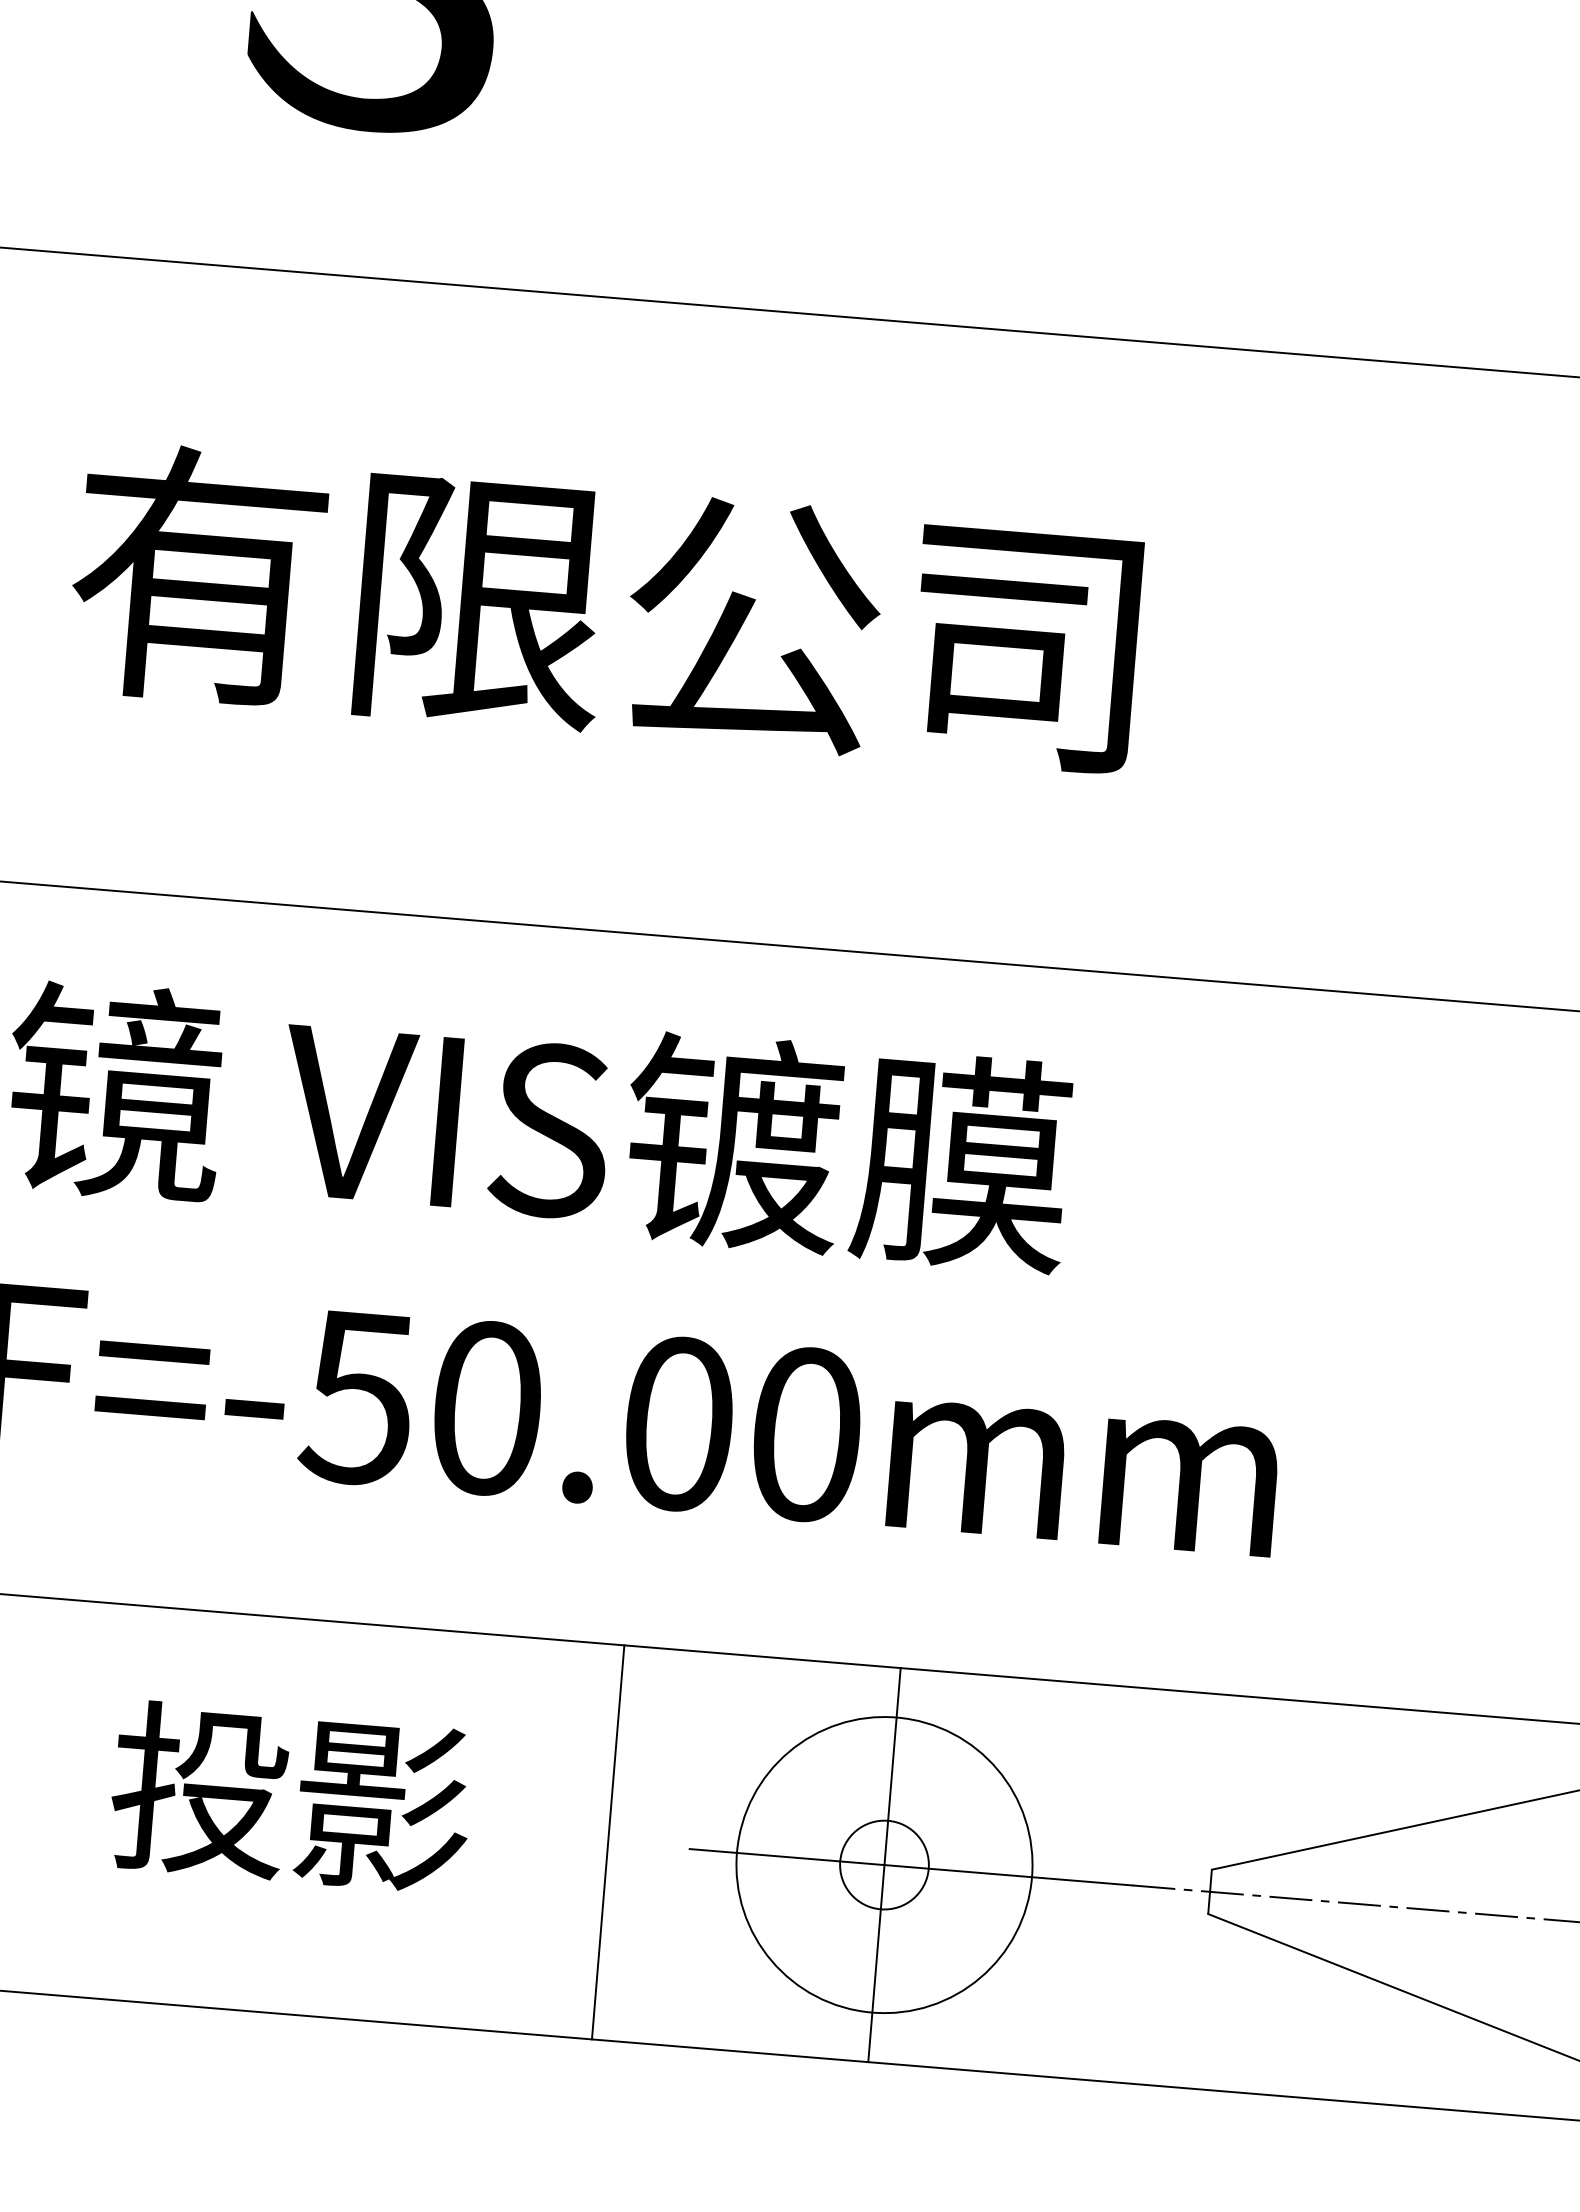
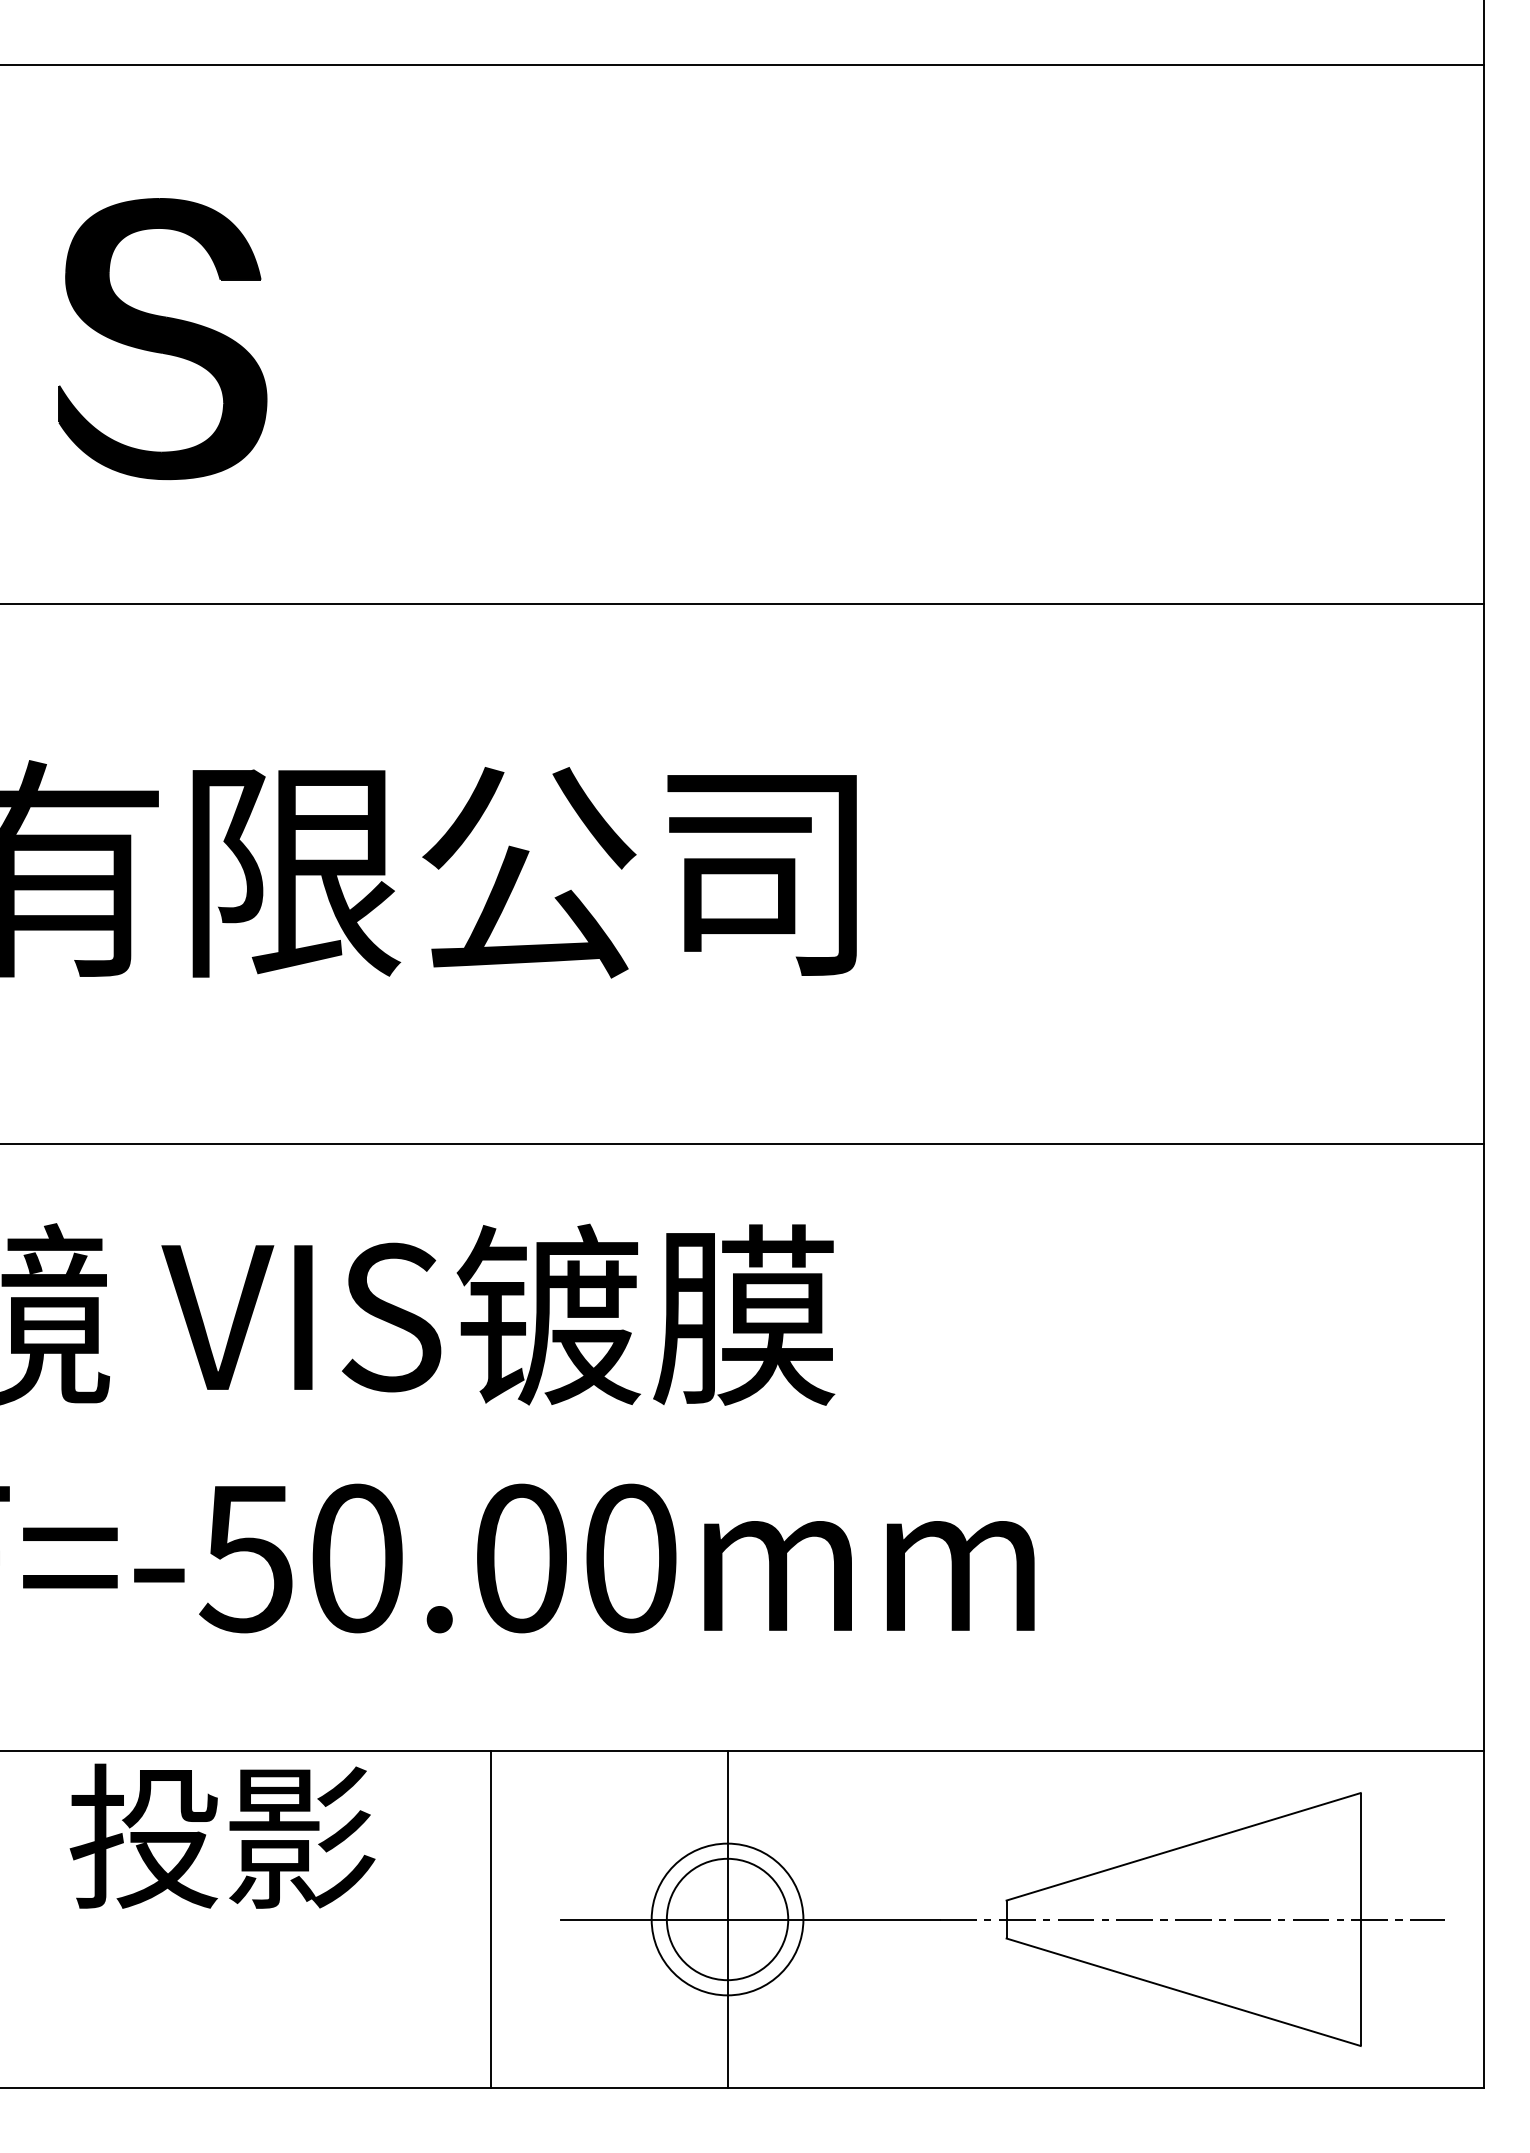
text: (291, 1796) -> (222, 1835), moved
circle: (884, 1865) -> (727, 1919), size x0.6
circle: (884, 1865) -> (727, 1919), size x1.6

